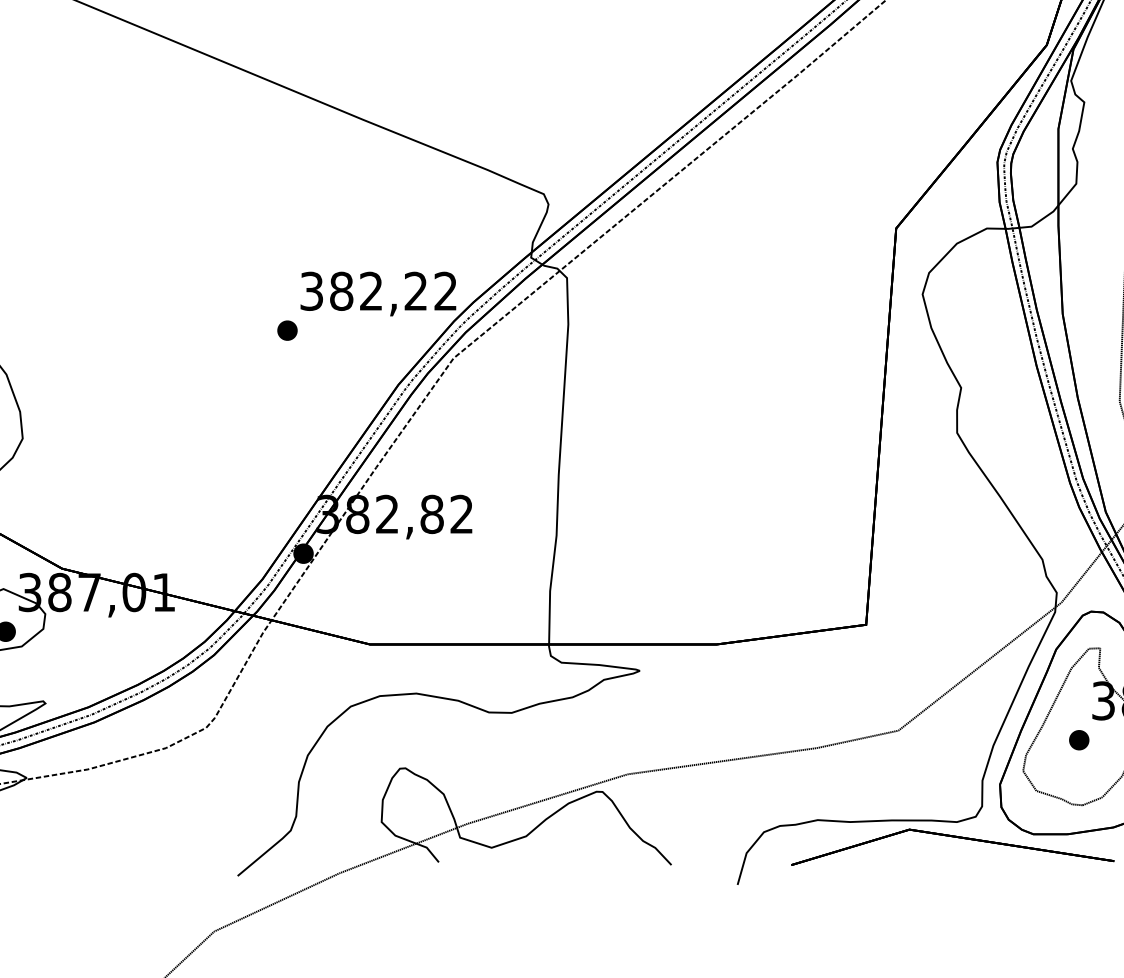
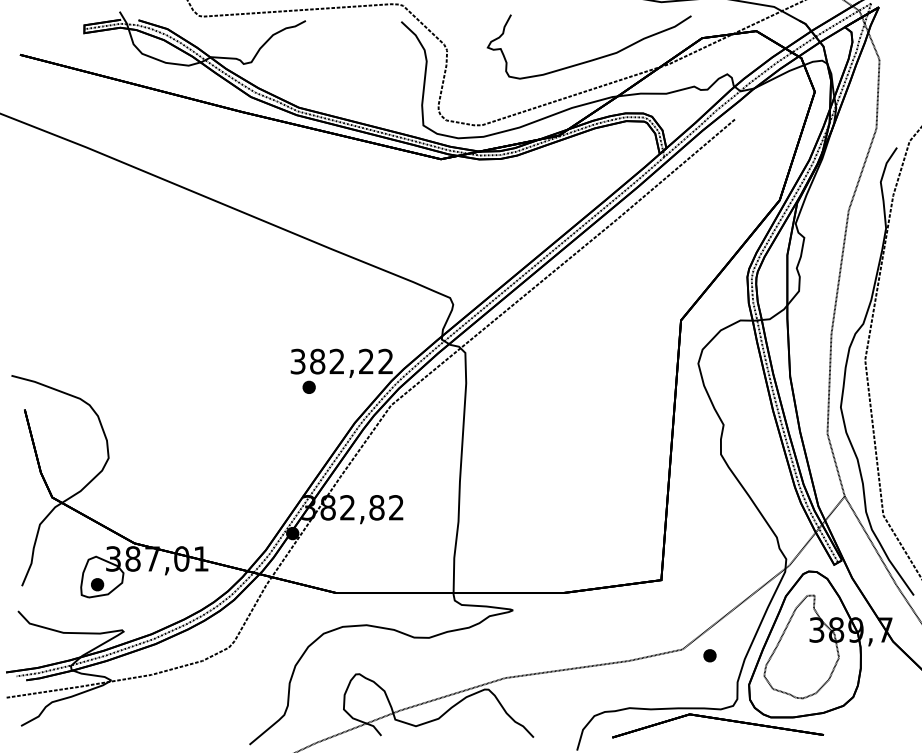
part: (286, 329) -> (308, 386), moved
part: (1078, 739) -> (709, 655), moved

